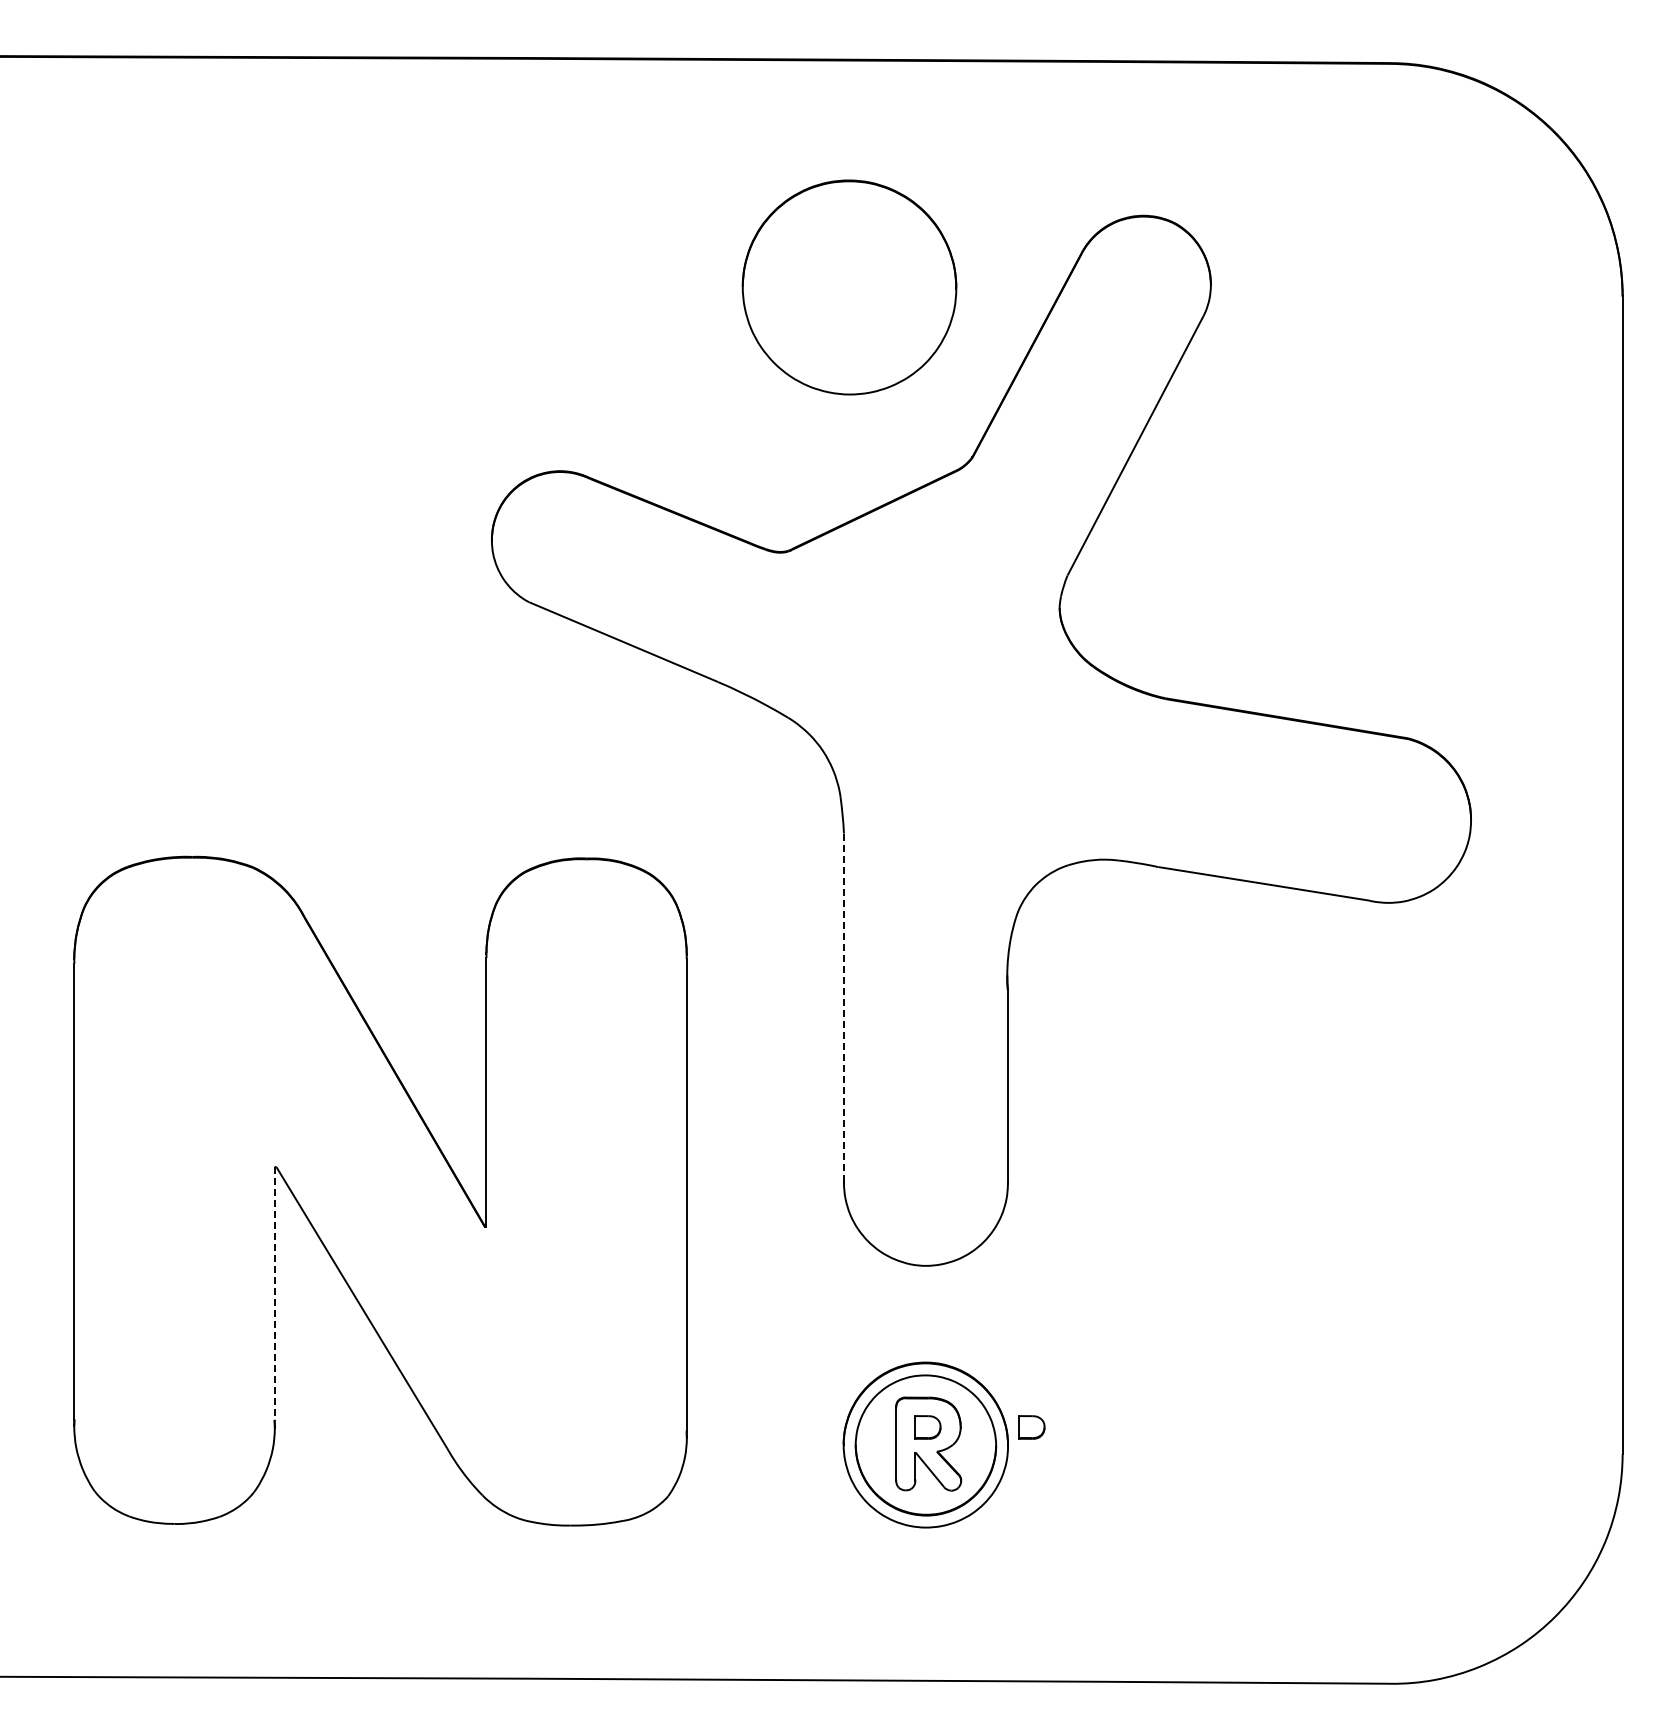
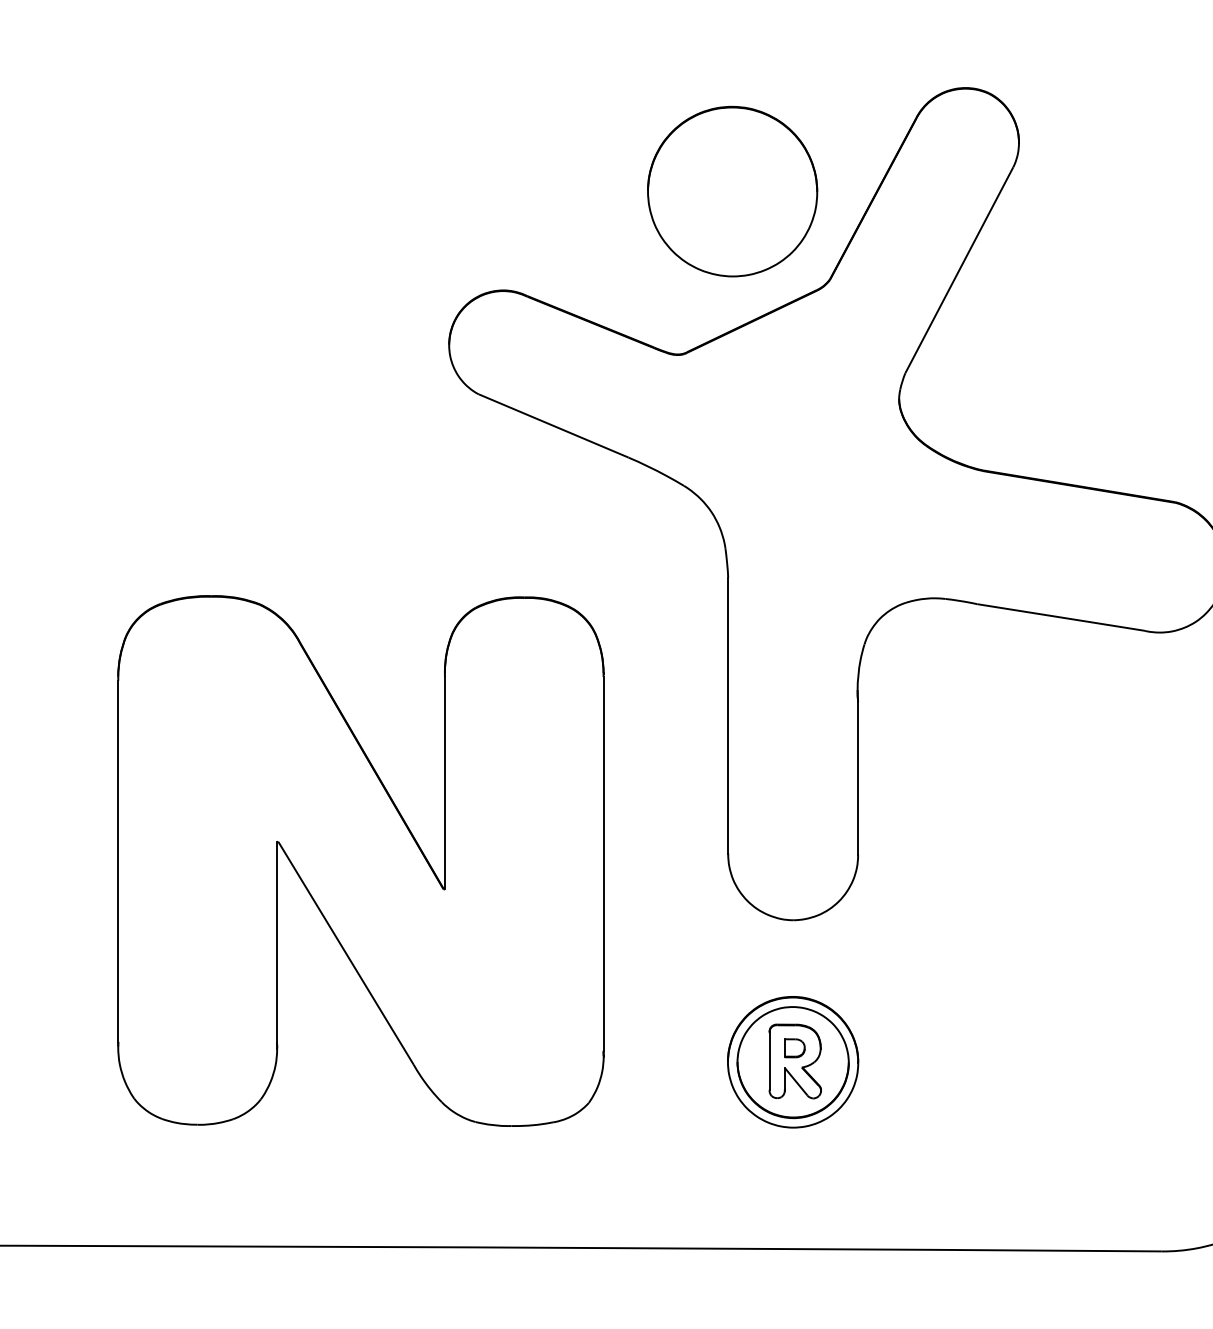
part: (849, 287) -> (732, 191), moved
line: (843, 1007) -> (727, 715), dashed -> solid
line: (274, 1293) -> (276, 942), dashed -> solid
part: (1031, 1427) -> (876, 1048), removed

